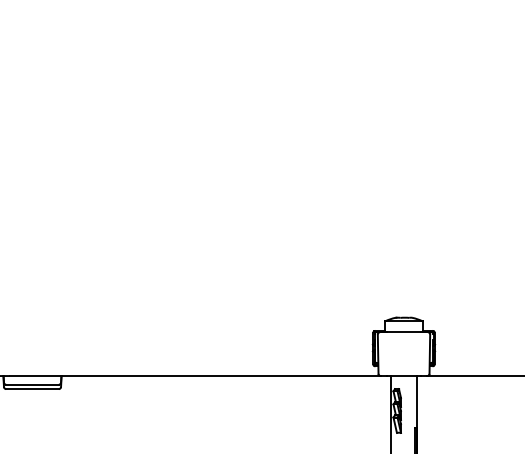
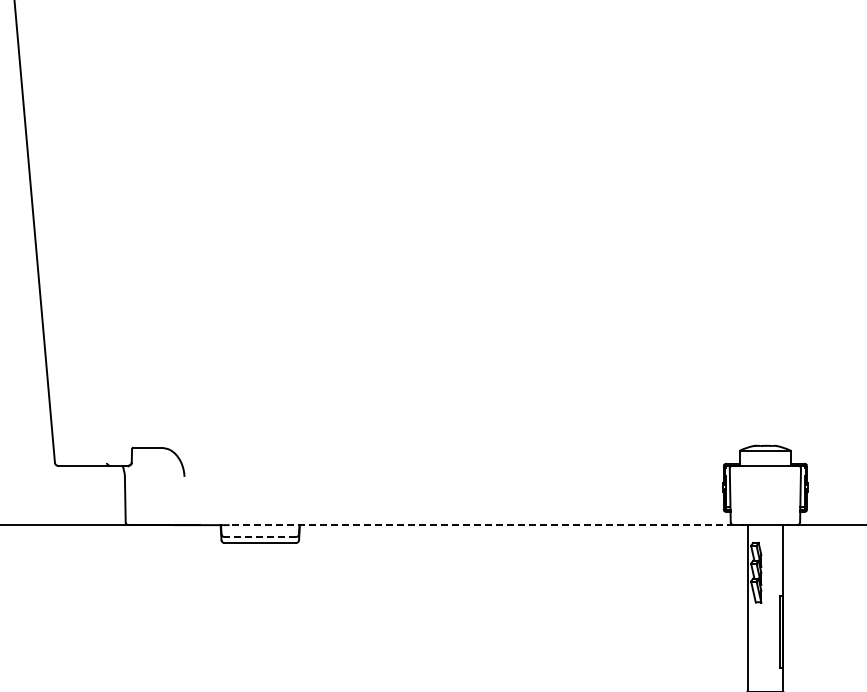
line: (195, 376) -> (481, 525), solid -> dashed
line: (32, 385) -> (260, 537), solid -> dashed

